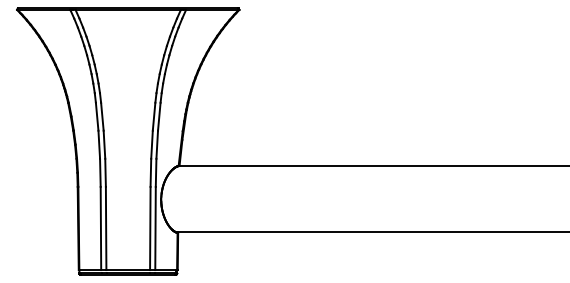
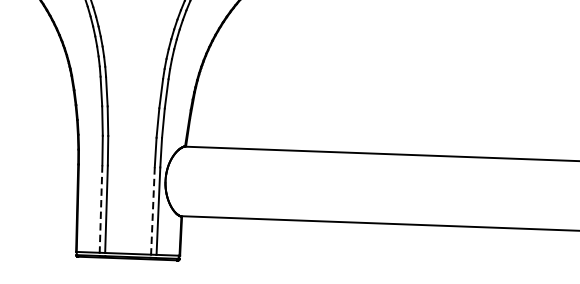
line: (100, 228) -> (100, 209), solid -> dashed
line: (150, 228) -> (153, 210), solid -> dashed

